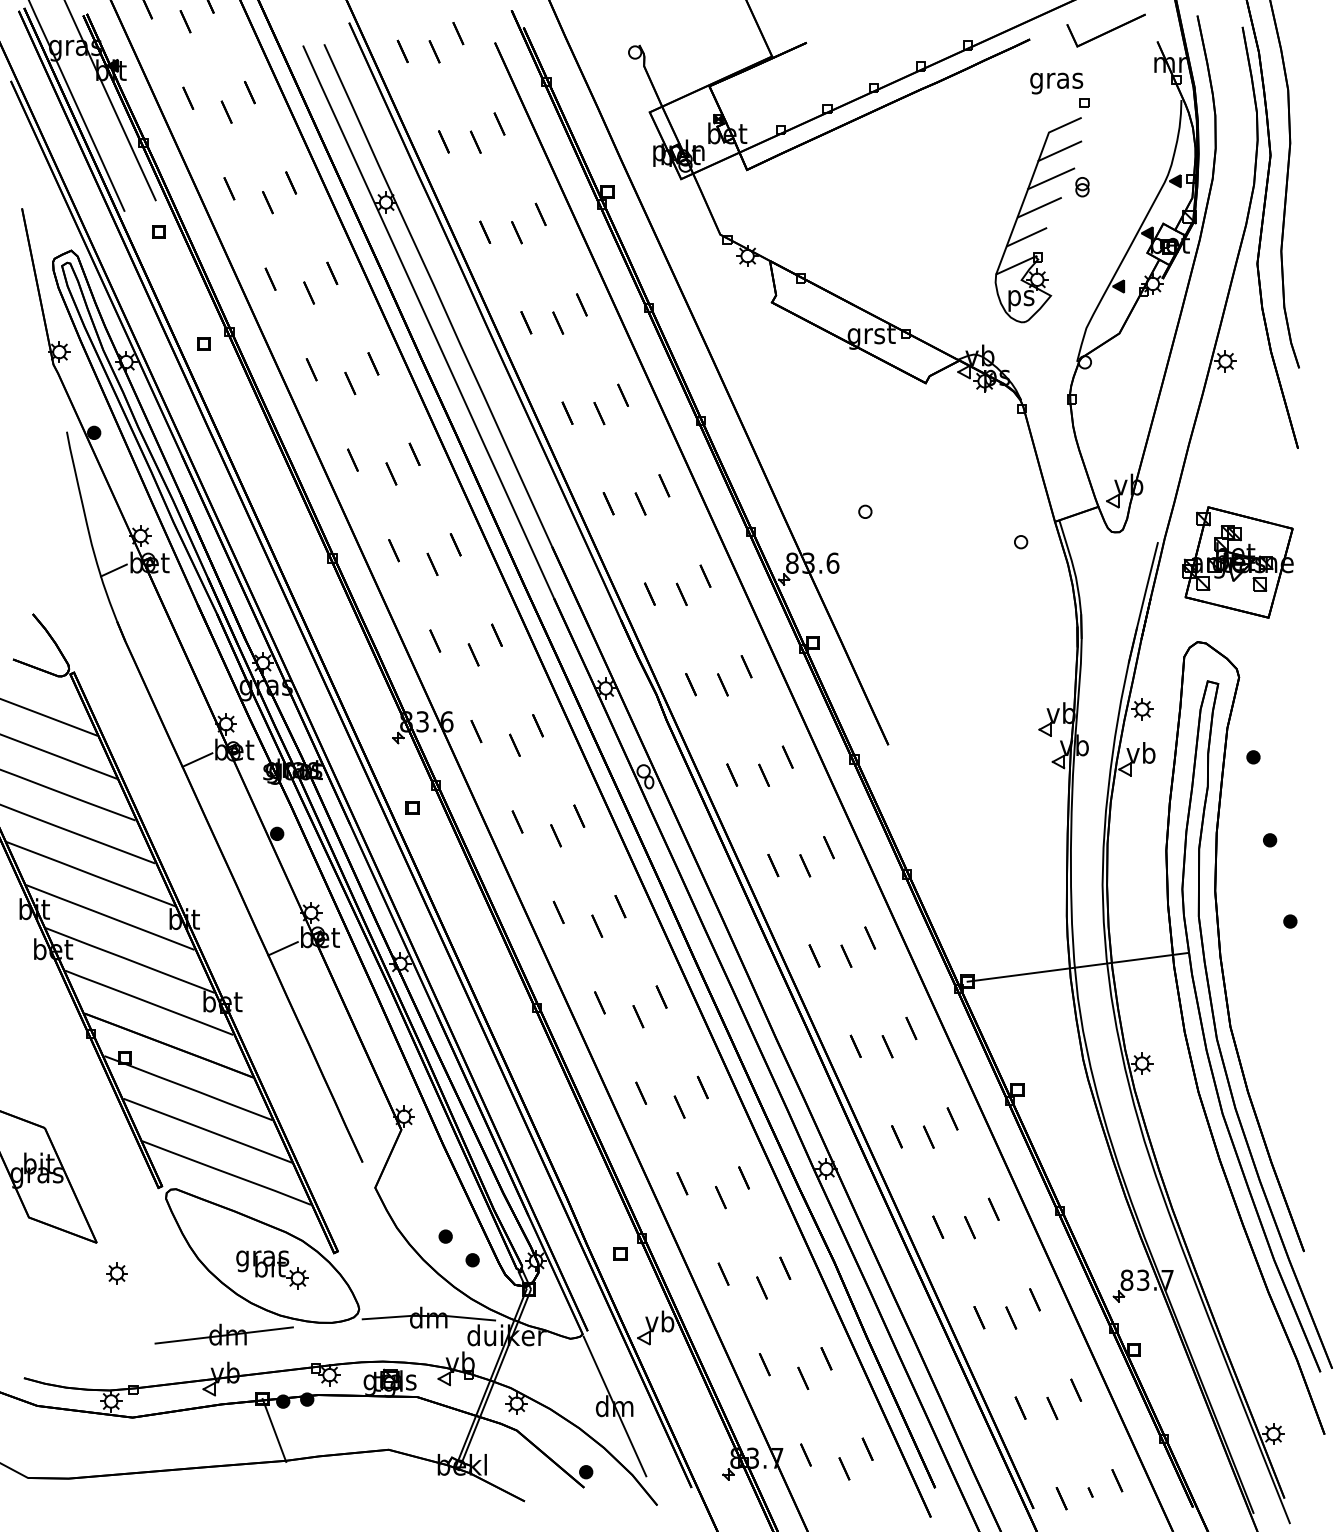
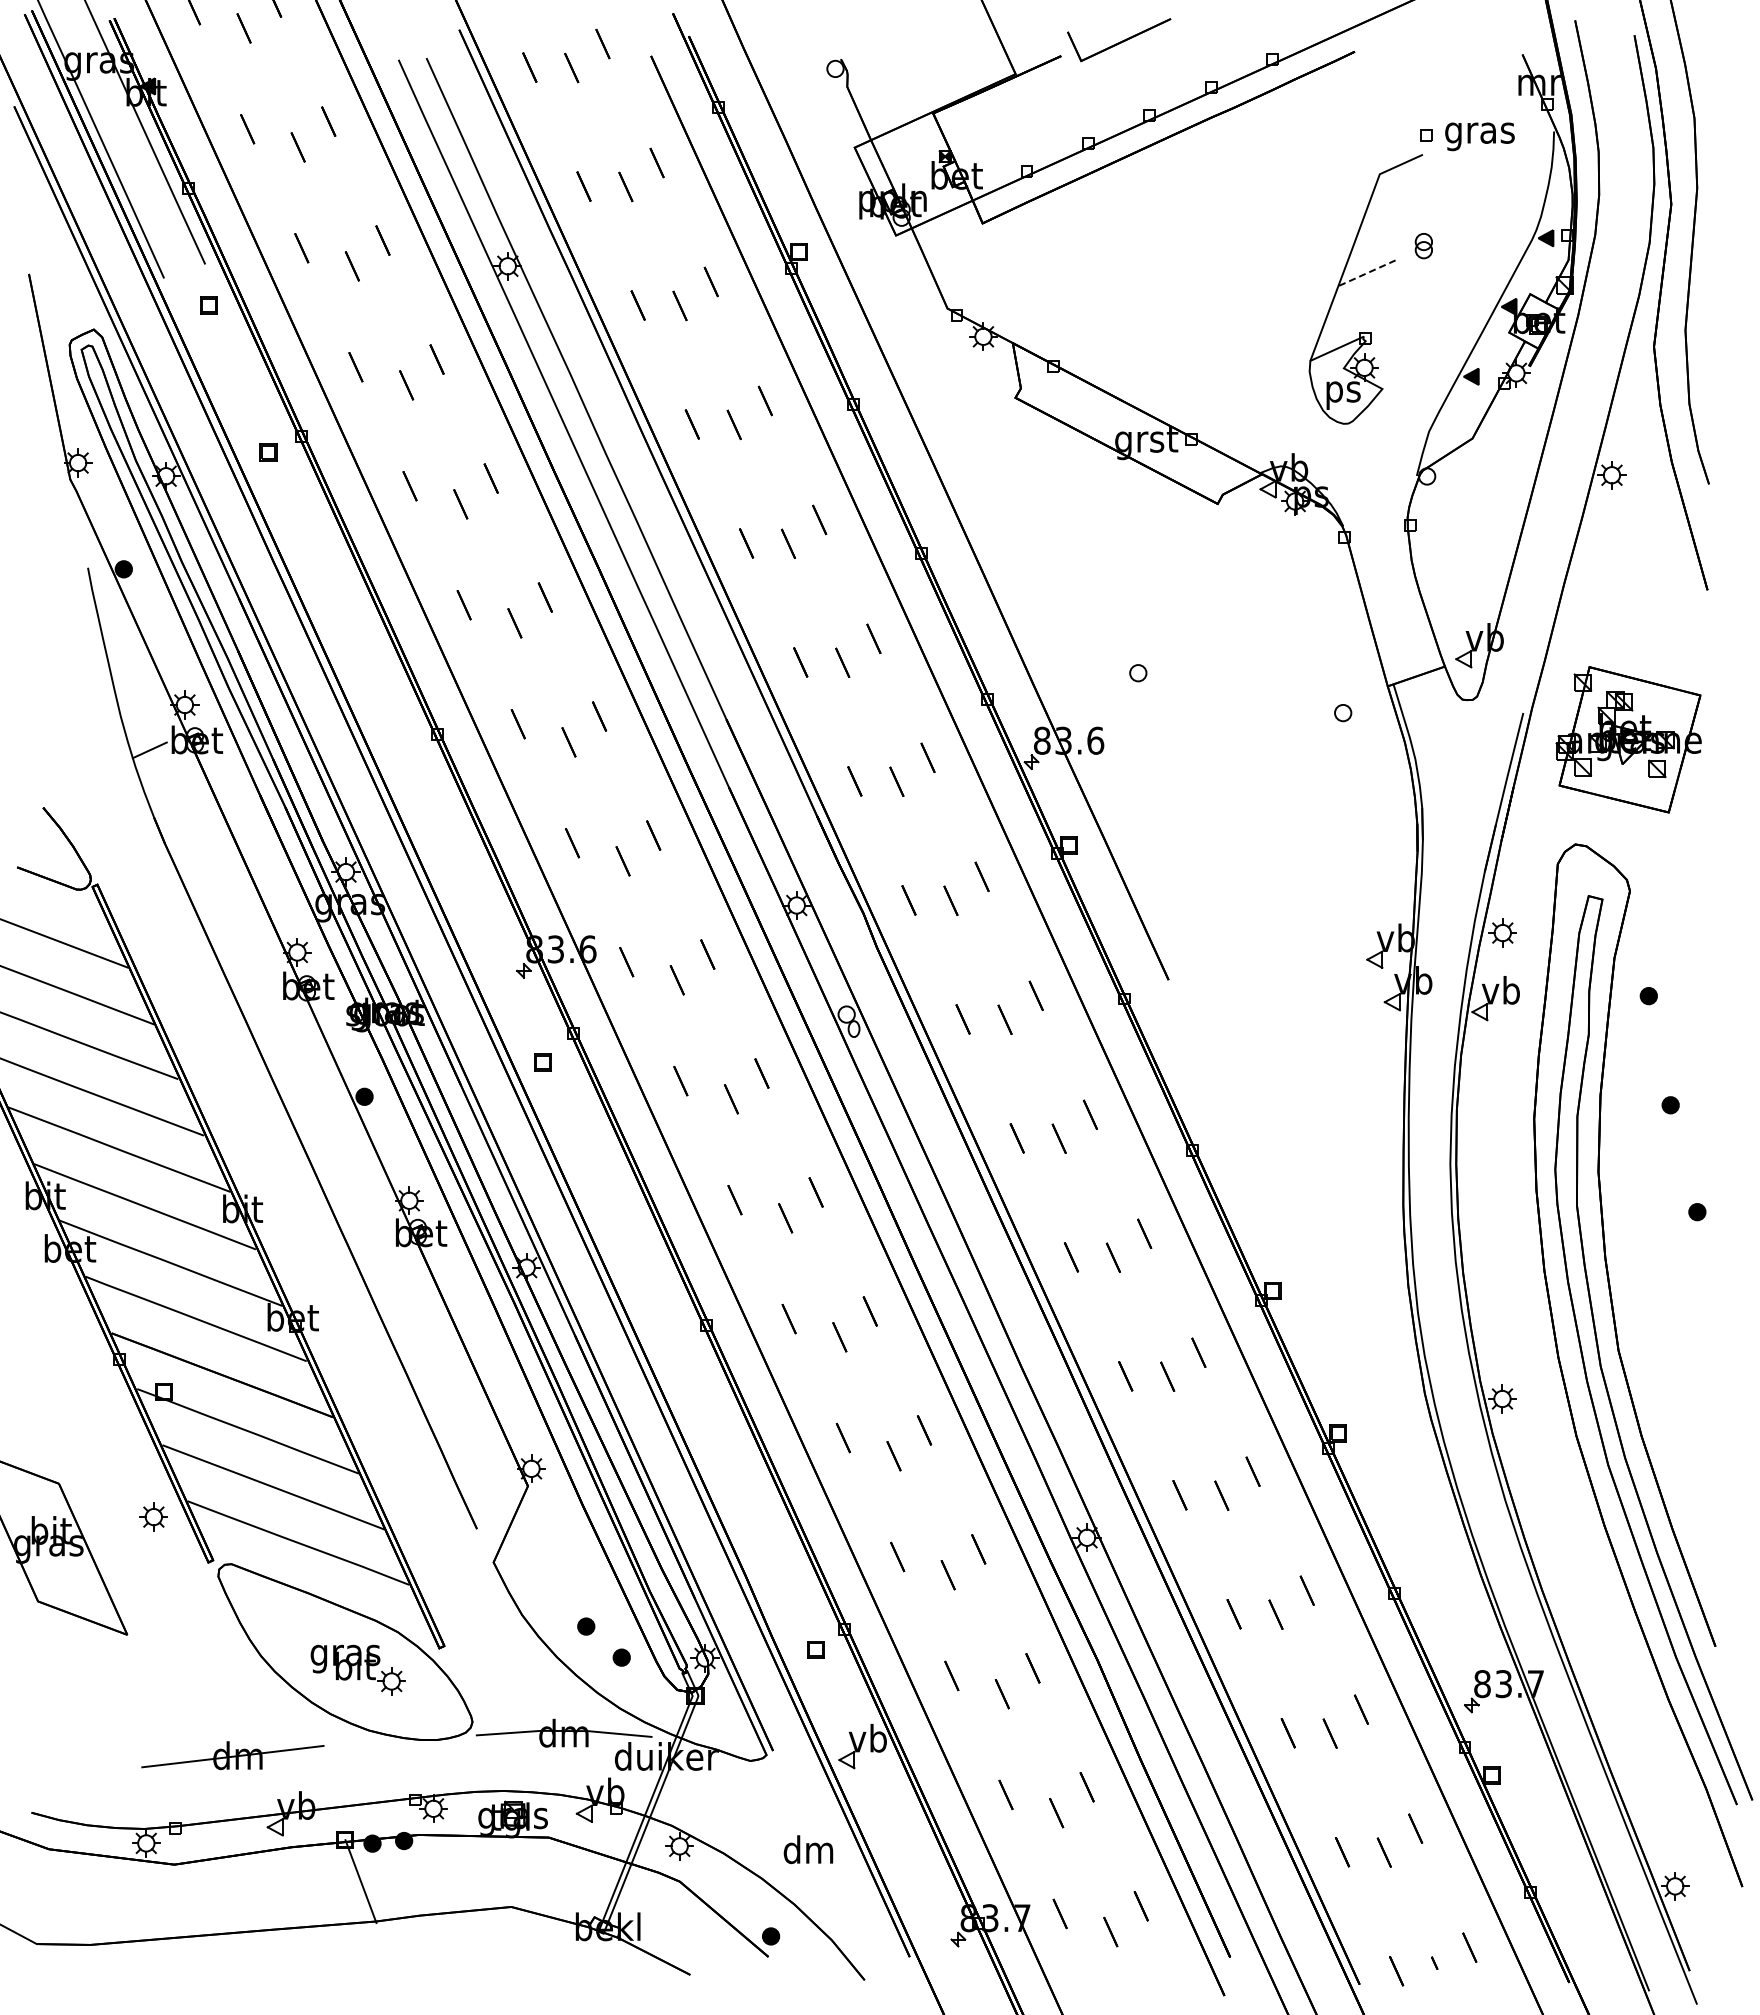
part: (1106, 30) -> (1119, 40), moved
text: (1056, 83) -> (1479, 136), moved
line: (1060, 150) -> (1394, 198), removed
line: (1051, 178) -> (1382, 234), removed
line: (1039, 208) -> (1367, 273), solid -> dashed
line: (1026, 236) -> (1350, 311), removed
line: (197, 759) -> (259, 999), removed
line: (283, 948) -> (372, 1247), removed
line: (1077, 967) -> (1417, 1272), removed
part: (116, 1273) -> (153, 1516), moved
part: (223, 1334) -> (232, 1755), moved
line: (614, 1406) -> (808, 1849), removed

